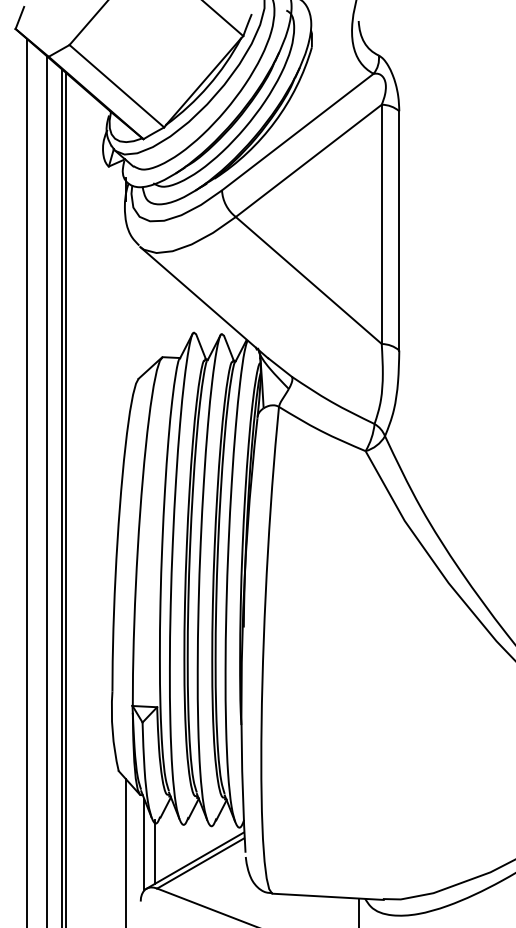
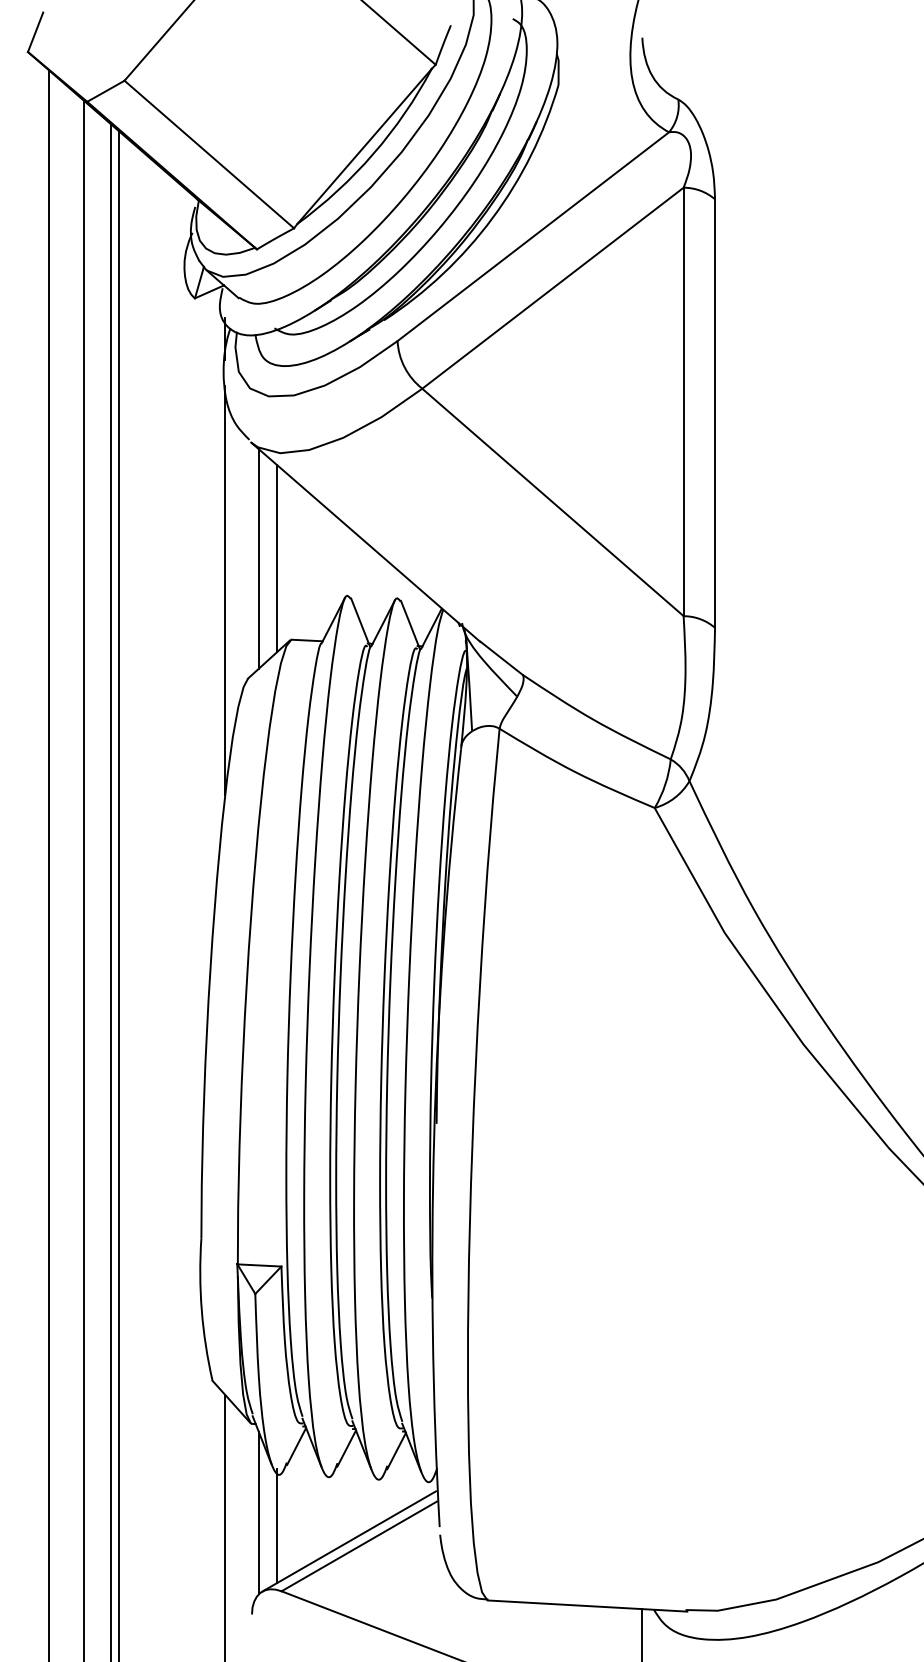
line: (144, 311) -> (258, 557), added
line: (154, 311) -> (276, 557), added
line: (125, 329) -> (224, 590), added

